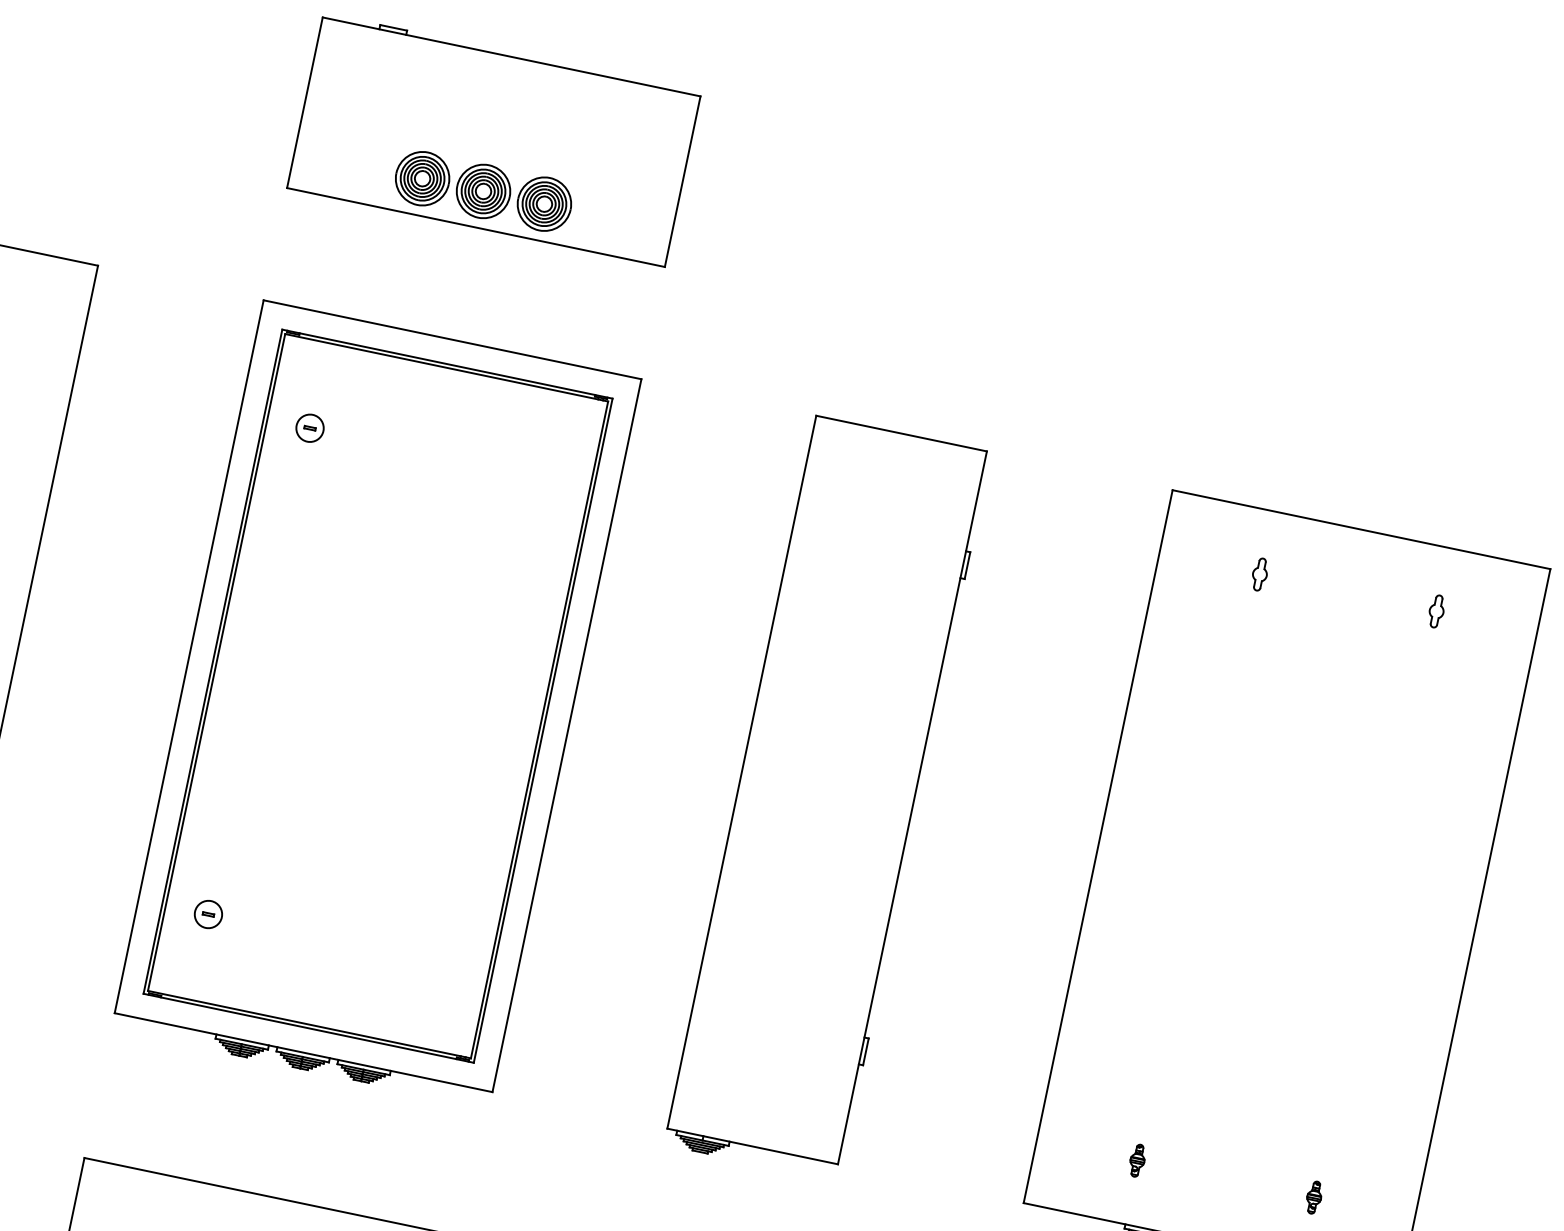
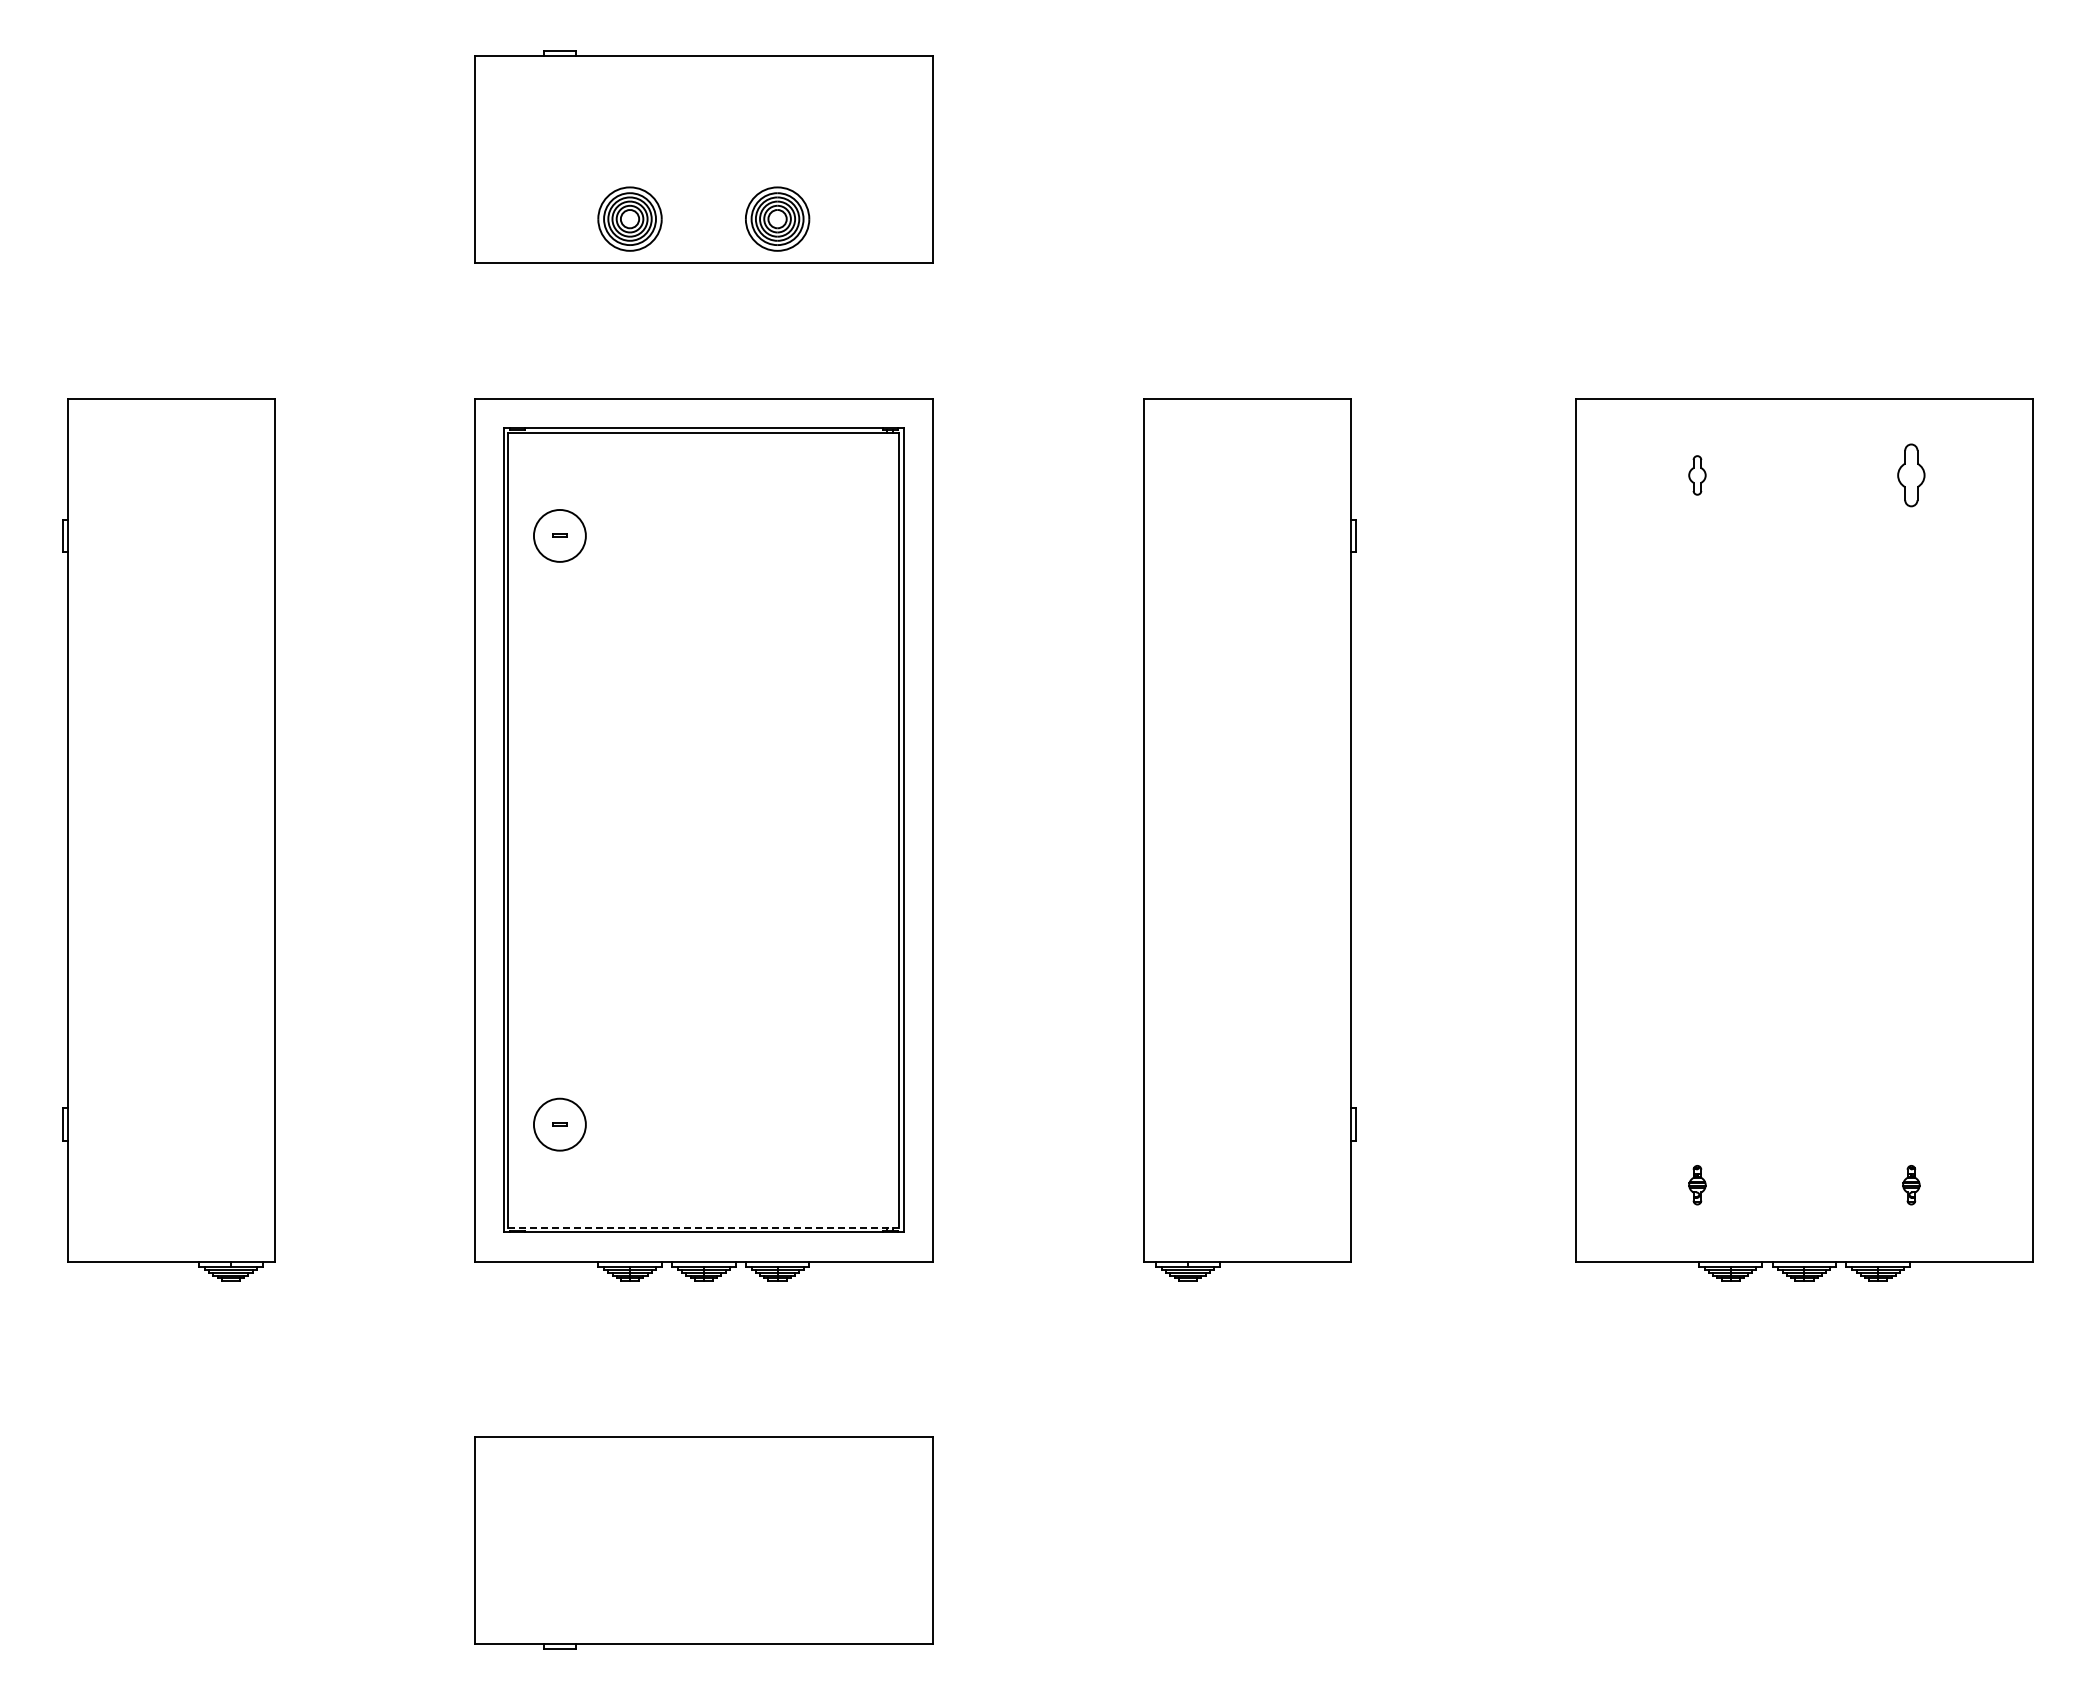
part: (483, 190) -> (703, 218), removed
circle: (309, 427) -> (559, 535), size x1.6
part: (1436, 611) -> (1911, 475), size x1.6
circle: (208, 914) -> (559, 1124), size x1.6
line: (309, 1024) -> (703, 1227), solid -> dashed

